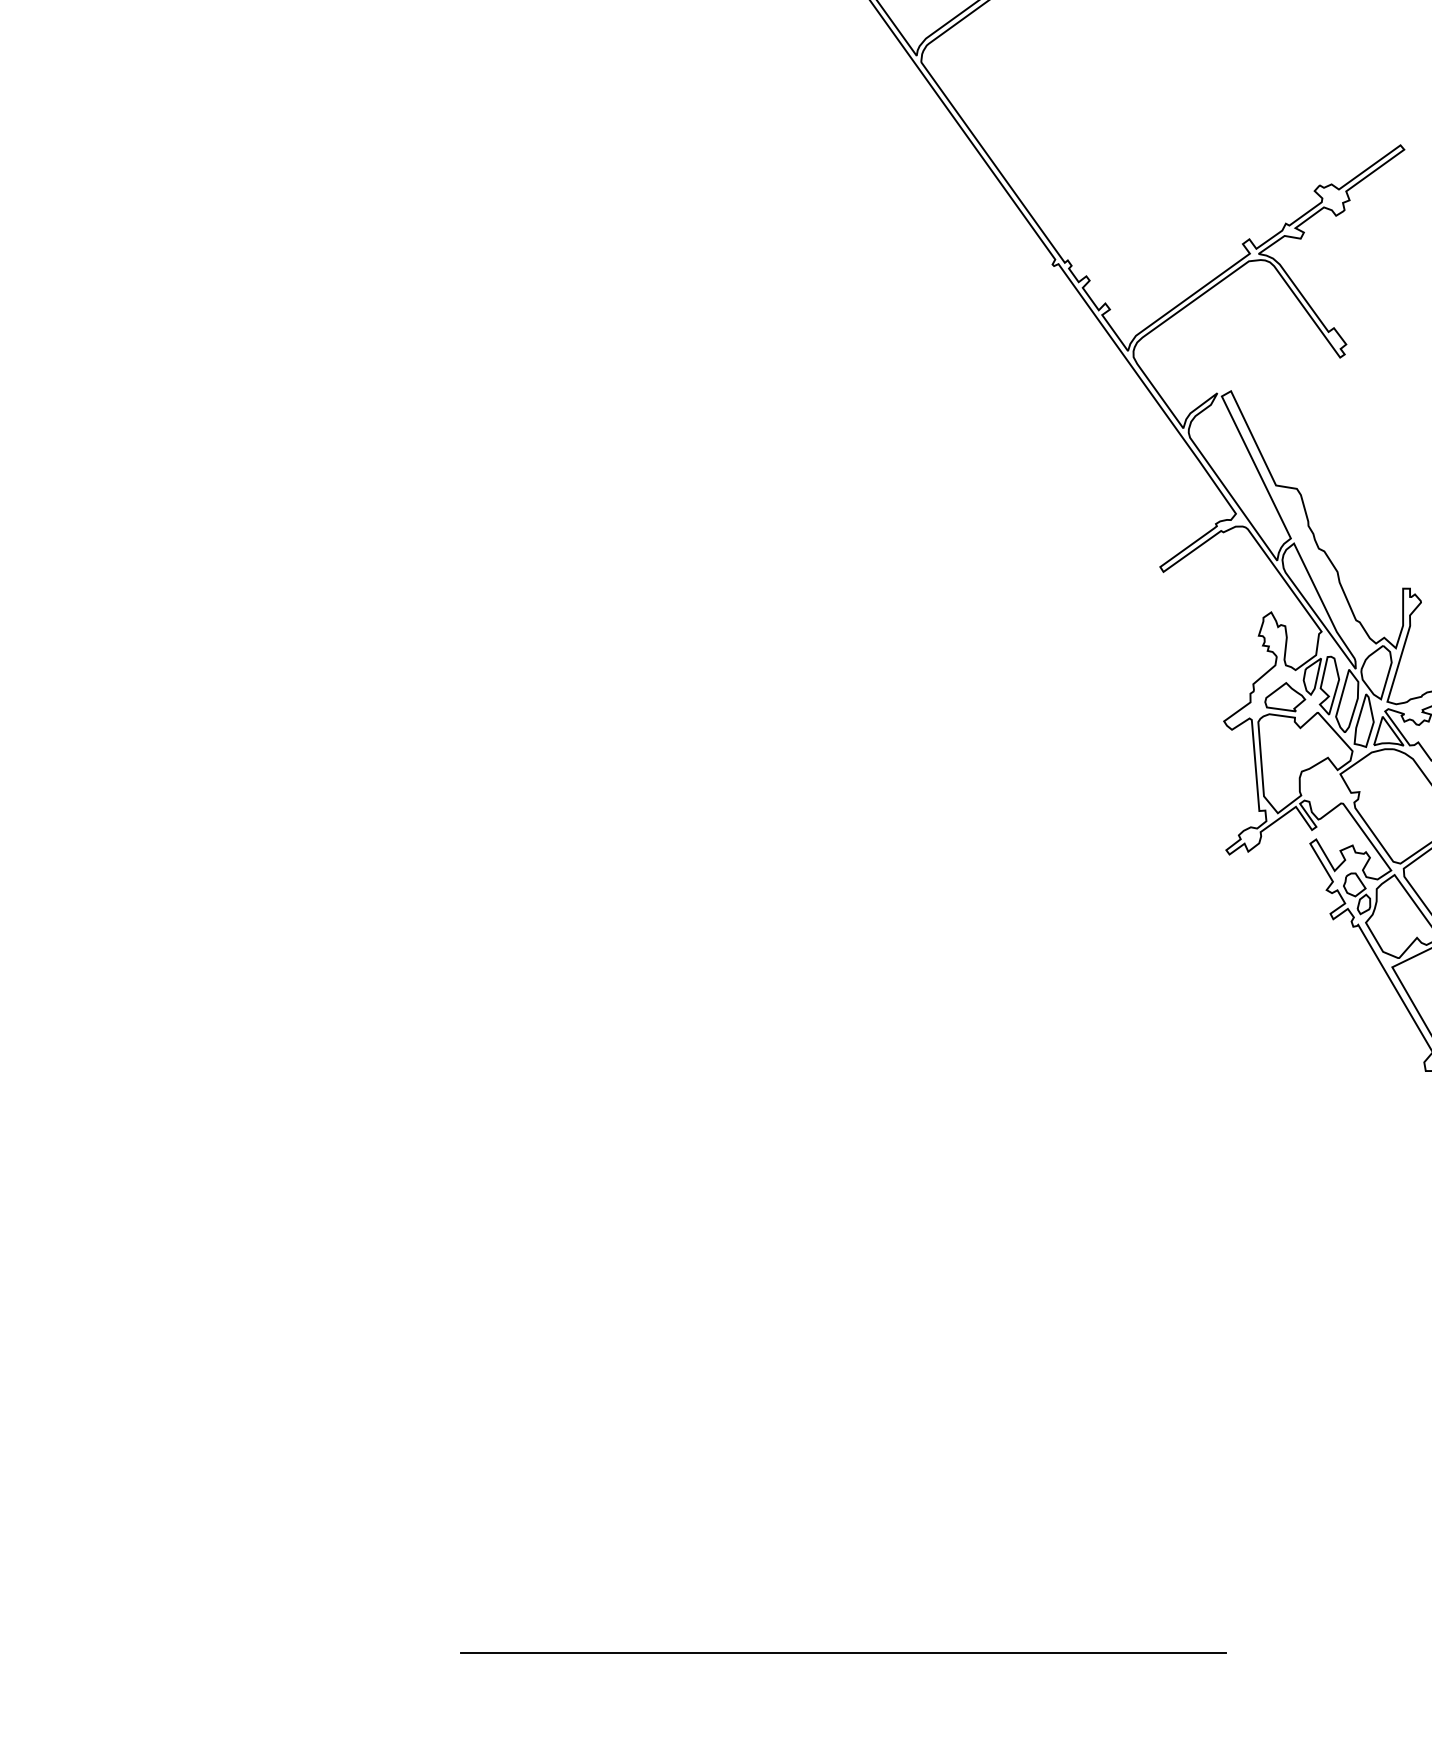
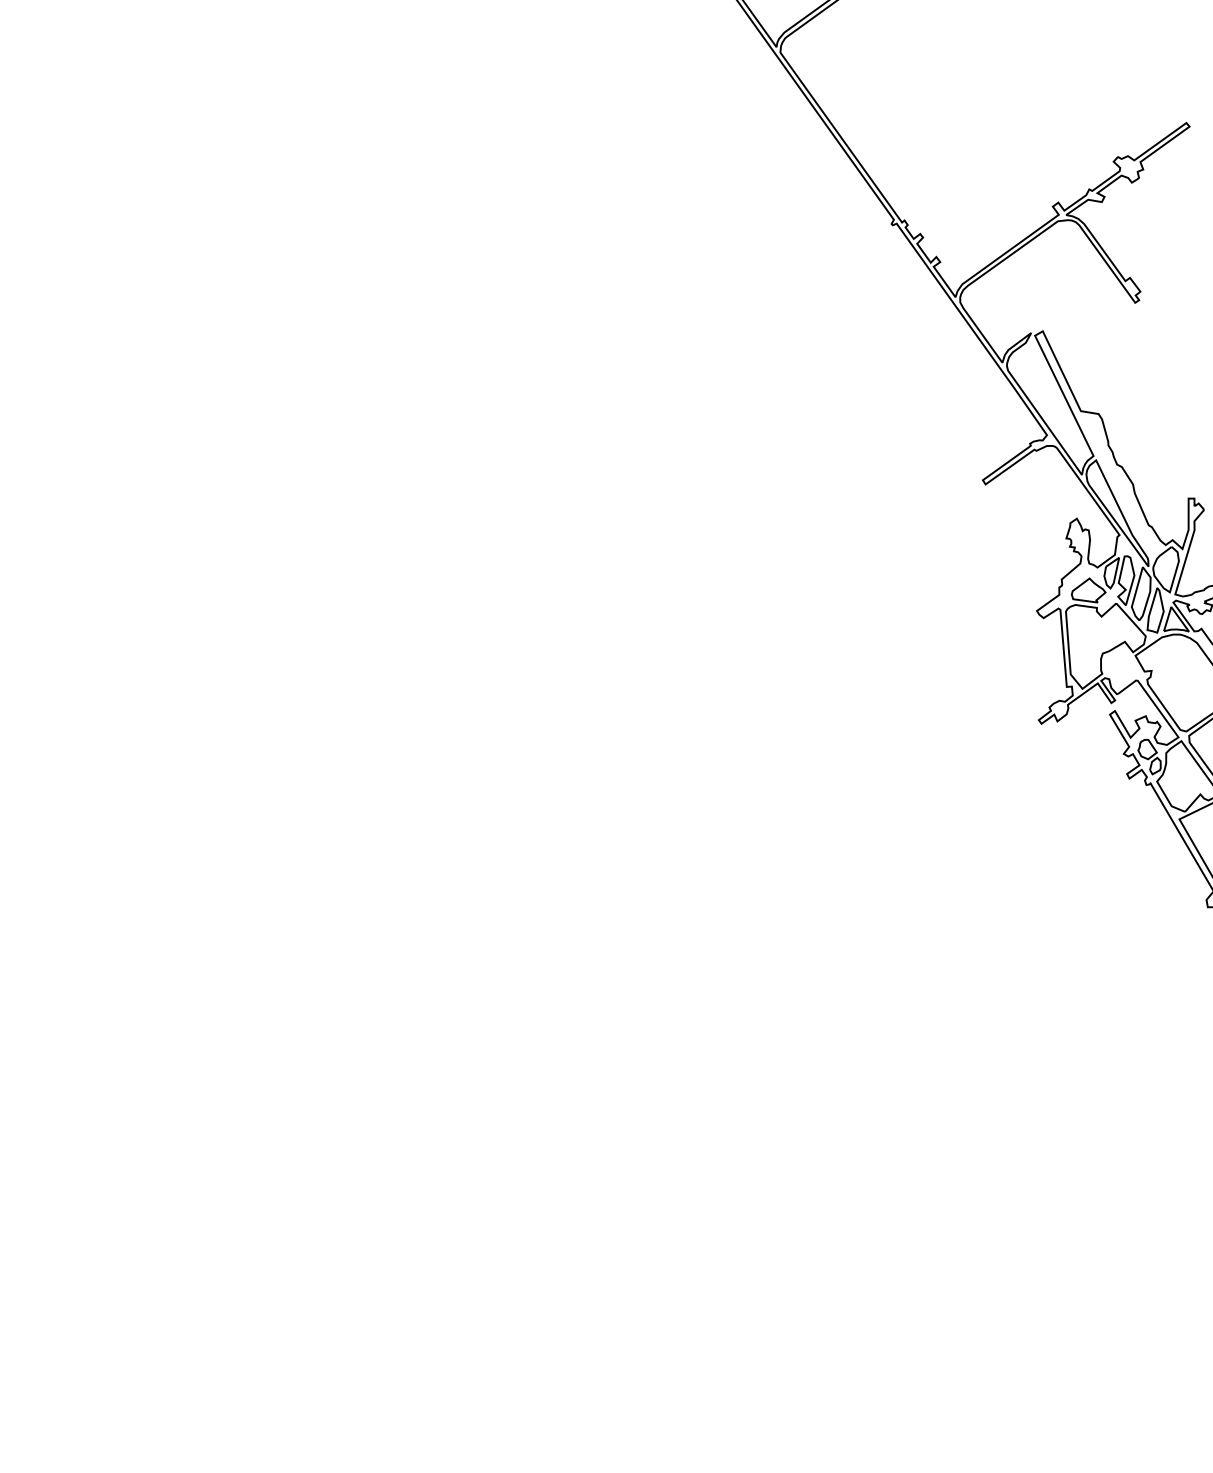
line: (843, 1653) -> (714, 1400), removed

